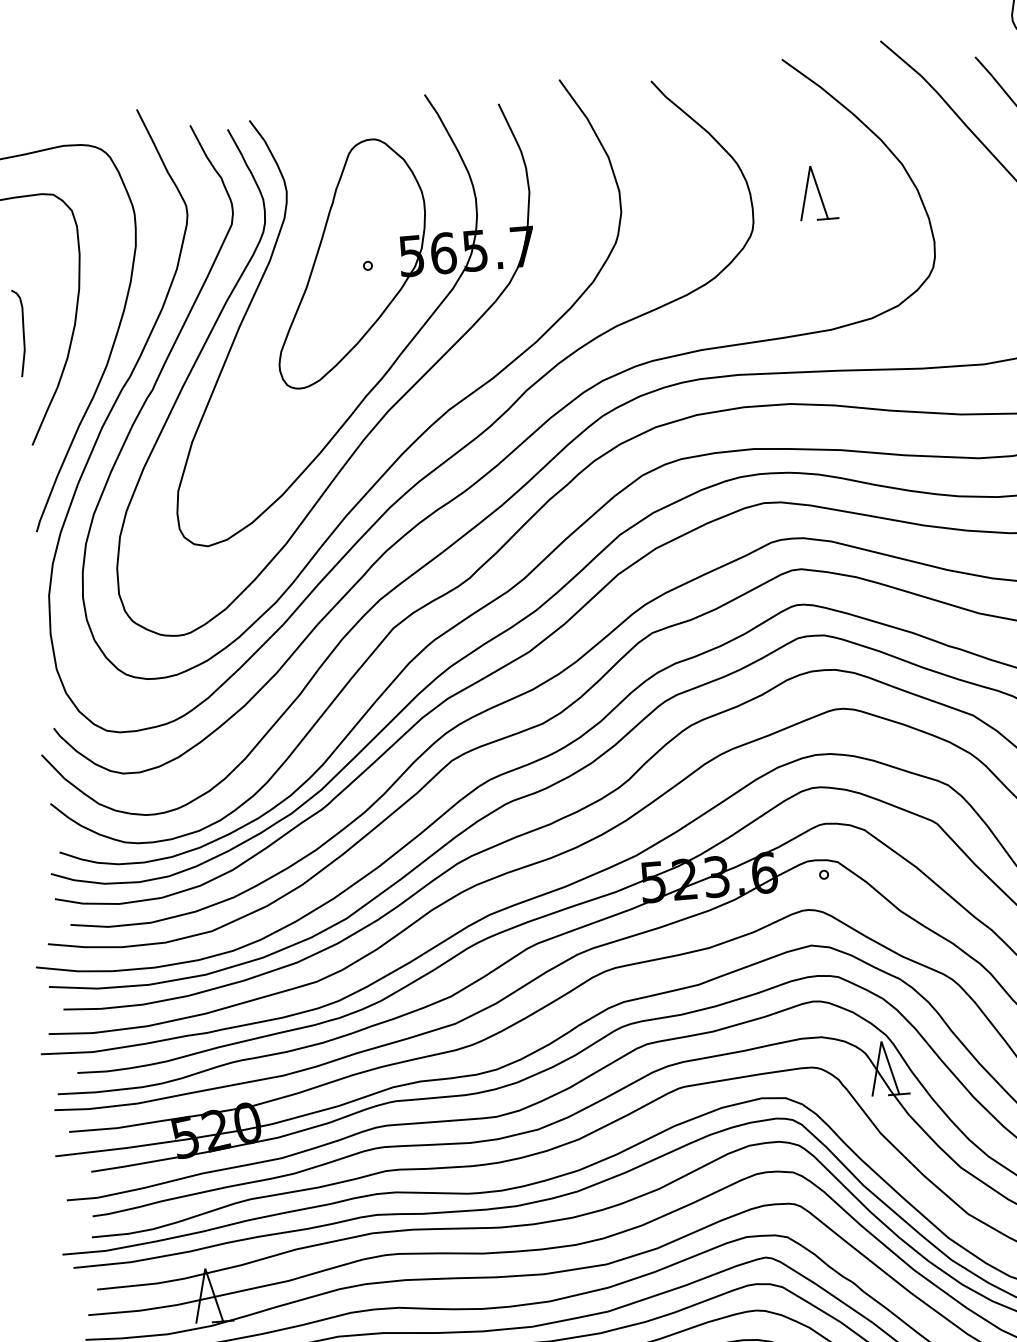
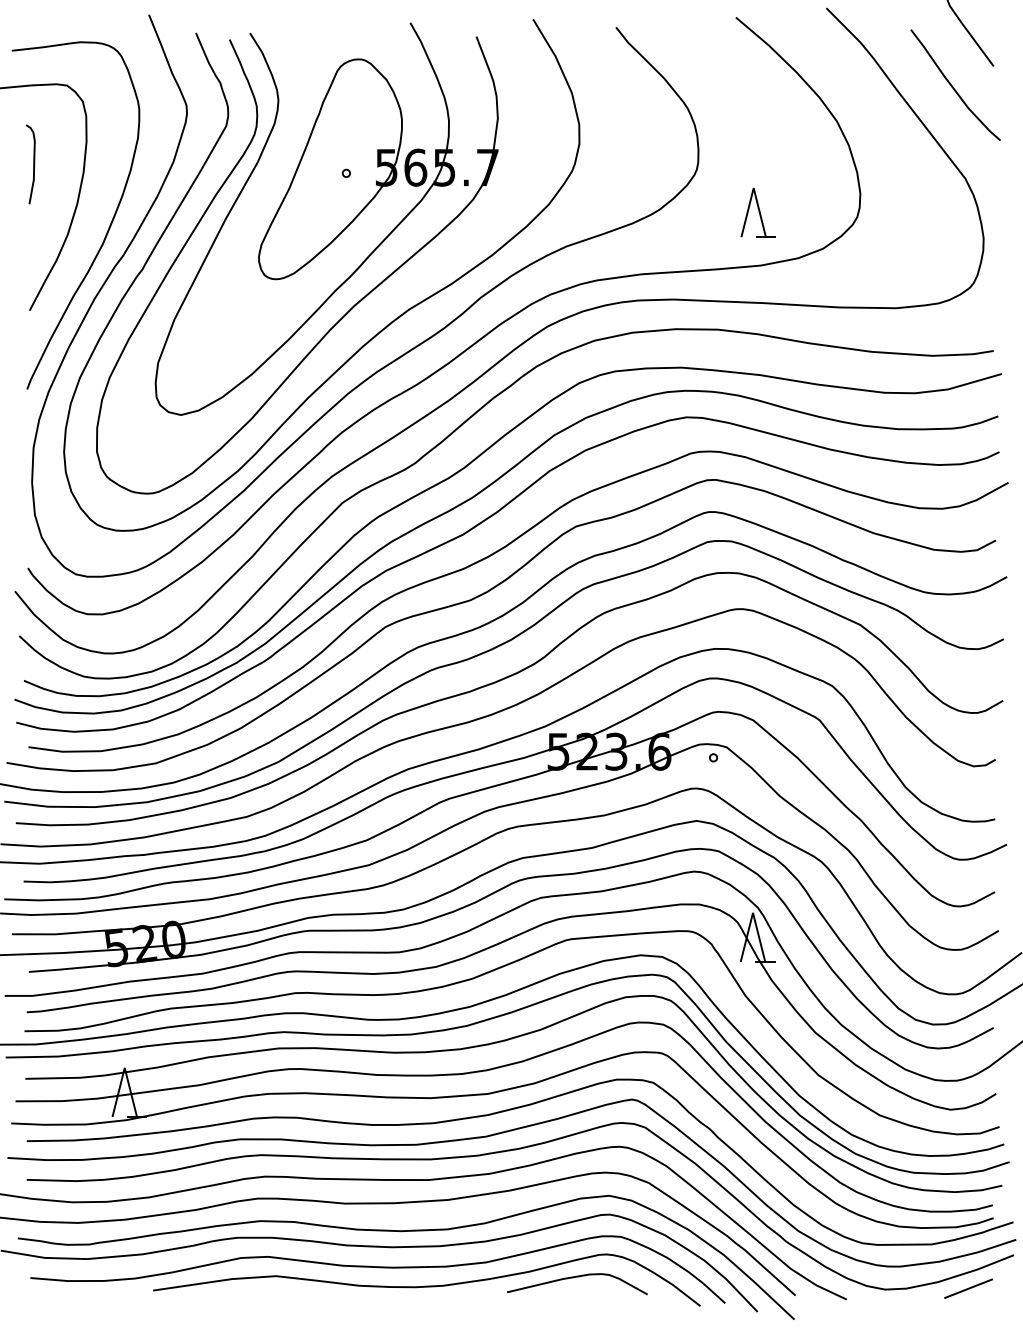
part: (816, 192) -> (757, 212), moved
curve: (23, 333) -> (33, 164), moved

